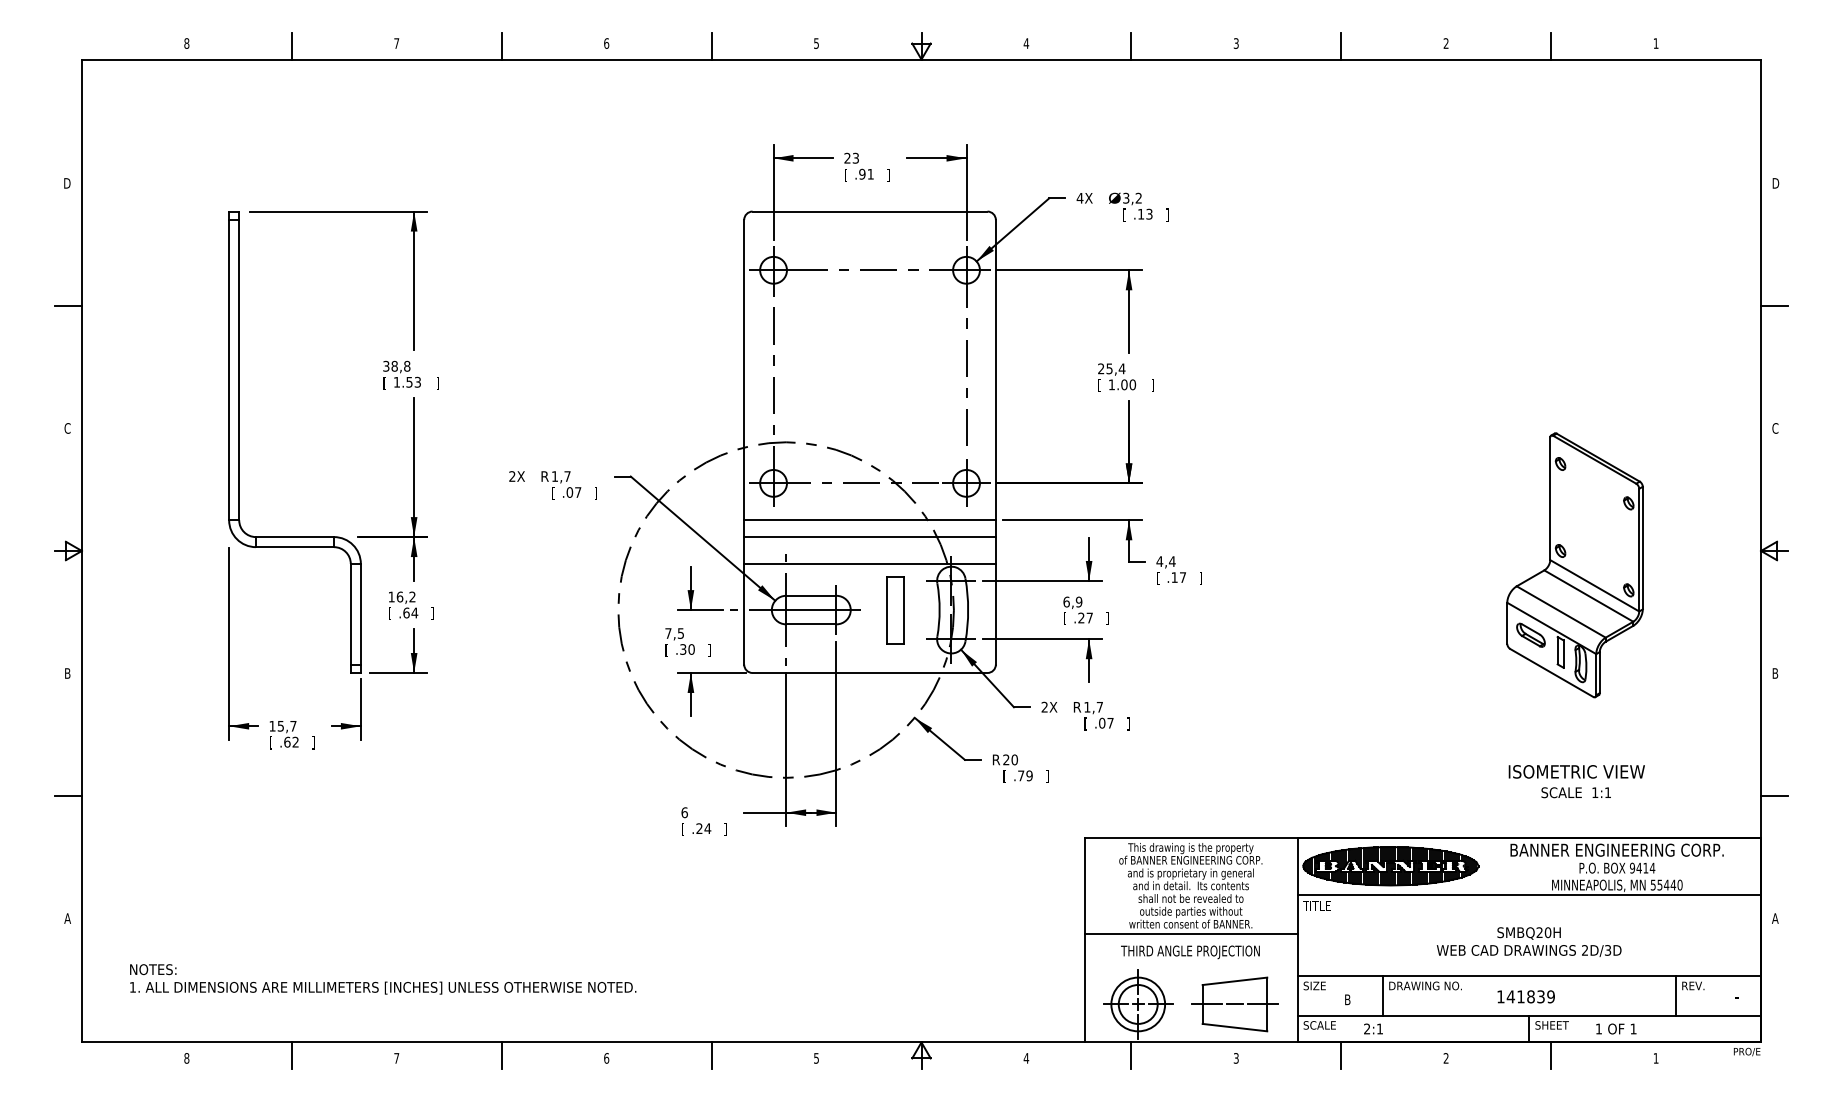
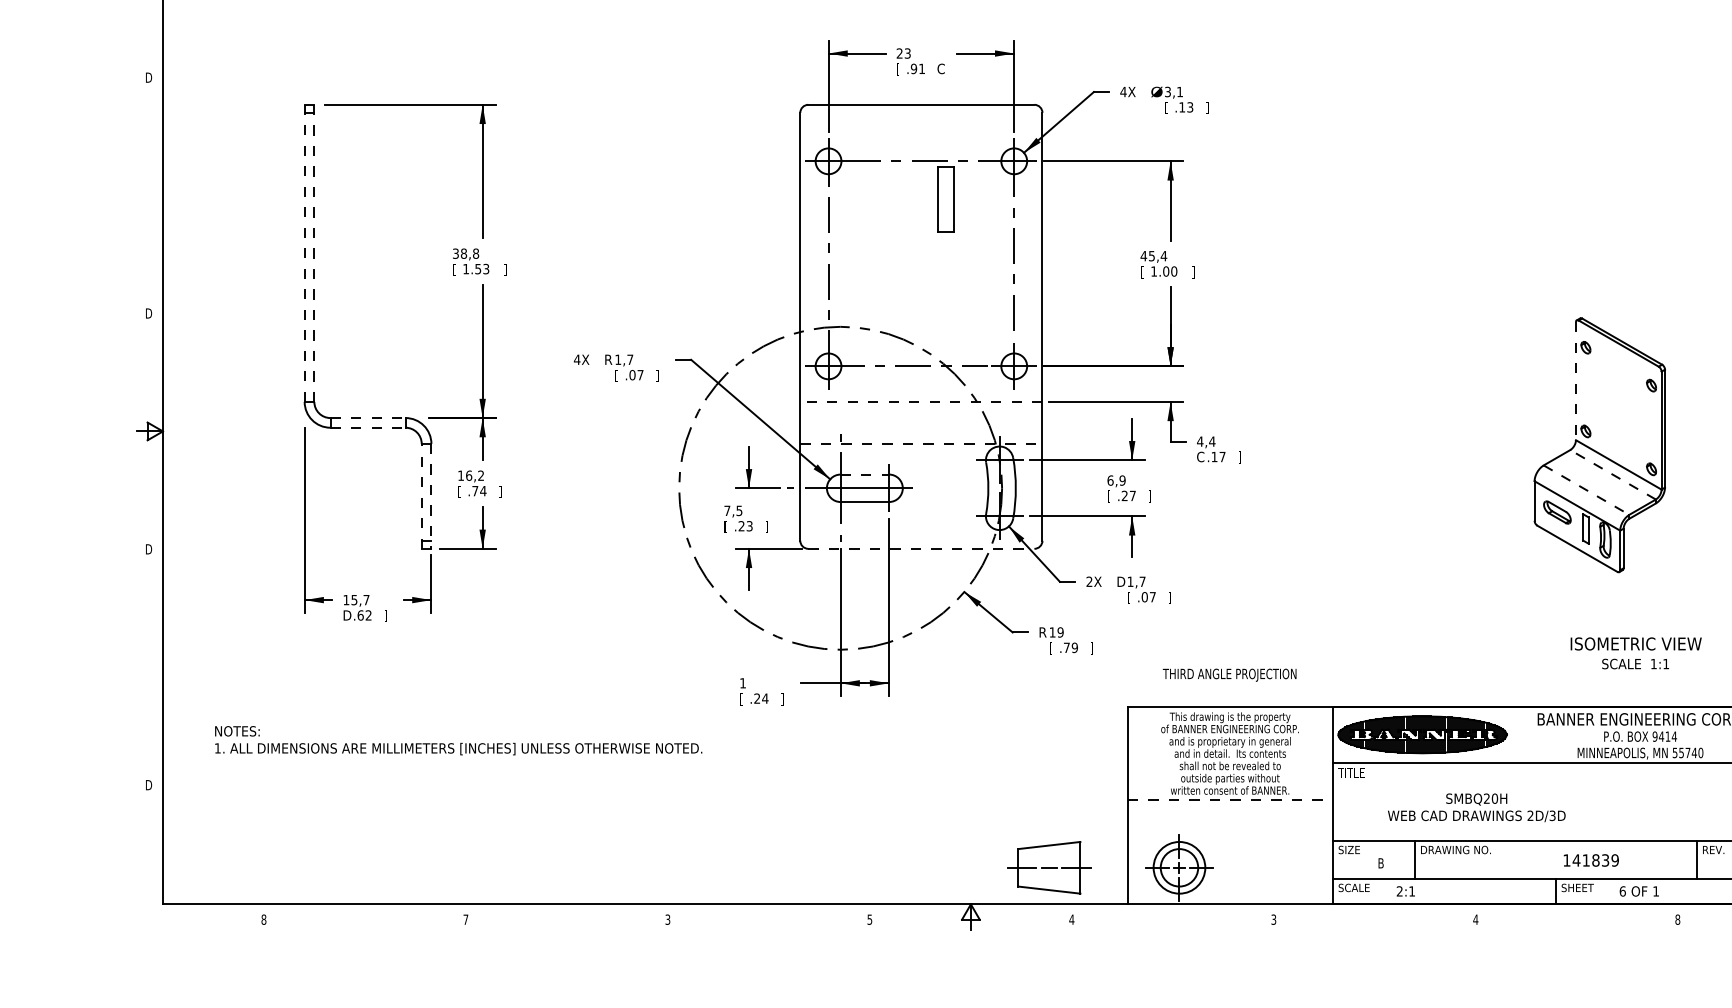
text: (890, 174) -> (941, 69), ] -> C
text: (1138, 197) -> (1179, 91), 3,2 -> 3,1
line: (68, 305) -> (150, 195), removed
line: (229, 365) -> (304, 252), solid -> dashed
line: (239, 366) -> (314, 253), solid -> dashed
text: (1100, 368) -> (1143, 255), 25,4 -> 45,4
text: (67, 428) -> (149, 313), C -> D
text: (511, 476) -> (576, 359), 2X -> 4X
line: (1550, 499) -> (1576, 381), solid -> dashed
line: (870, 520) -> (921, 402), solid -> dashed
line: (295, 537) -> (368, 418), solid -> dashed
line: (869, 537) -> (920, 418), removed
line: (295, 547) -> (368, 428), solid -> dashed
line: (870, 563) -> (921, 443), solid -> dashed
text: (1160, 578) -> (1200, 457), [ -> C
line: (811, 595) -> (865, 474), solid -> dashed
line: (1588, 595) -> (1612, 474), solid -> dashed
part: (895, 610) -> (945, 200), moved
text: (406, 612) -> (475, 490), .64 -> .74
line: (1561, 612) -> (1586, 490), solid -> dashed
line: (350, 618) -> (421, 496), solid -> dashed
line: (360, 618) -> (431, 496), solid -> dashed
text: (687, 649) -> (745, 526), .30 -> .23
text: (67, 673) -> (149, 549), B -> D
line: (870, 673) -> (921, 549), solid -> dashed
text: (1078, 707) -> (1121, 582), R -> D
text: (273, 742) -> (347, 615), [ -> D
text: (1010, 759) -> (1056, 632), 20 -> 19
text: (1576, 781) -> (1635, 653), moved
line: (68, 796) -> (150, 667), removed
text: (684, 812) -> (742, 683), 6 -> 1
text: (1666, 884) -> (1687, 752), 55440 -> 55740
text: (67, 918) -> (149, 785), A -> D
line: (1191, 933) -> (1230, 799), solid -> dashed
text: (1528, 941) -> (1476, 807), moved
text: (1190, 952) -> (1229, 675), moved
text: (383, 979) -> (458, 740), moved
text: (1525, 996) -> (1590, 860), moved
part: (1234, 1004) -> (1048, 867), moved
text: (1598, 1028) -> (1622, 890), 1 -> 6
line: (291, 1055) -> (364, 916), removed
line: (501, 1055) -> (566, 916), removed
line: (711, 1055) -> (768, 916), removed
line: (1131, 1055) -> (1172, 916), removed
line: (1341, 1055) -> (1375, 916), removed
line: (1551, 1055) -> (1577, 916), removed
text: (606, 1058) -> (667, 919), 6 -> 3
text: (1445, 1058) -> (1475, 919), 2 -> 4
text: (1655, 1058) -> (1677, 919), 1 -> 8

